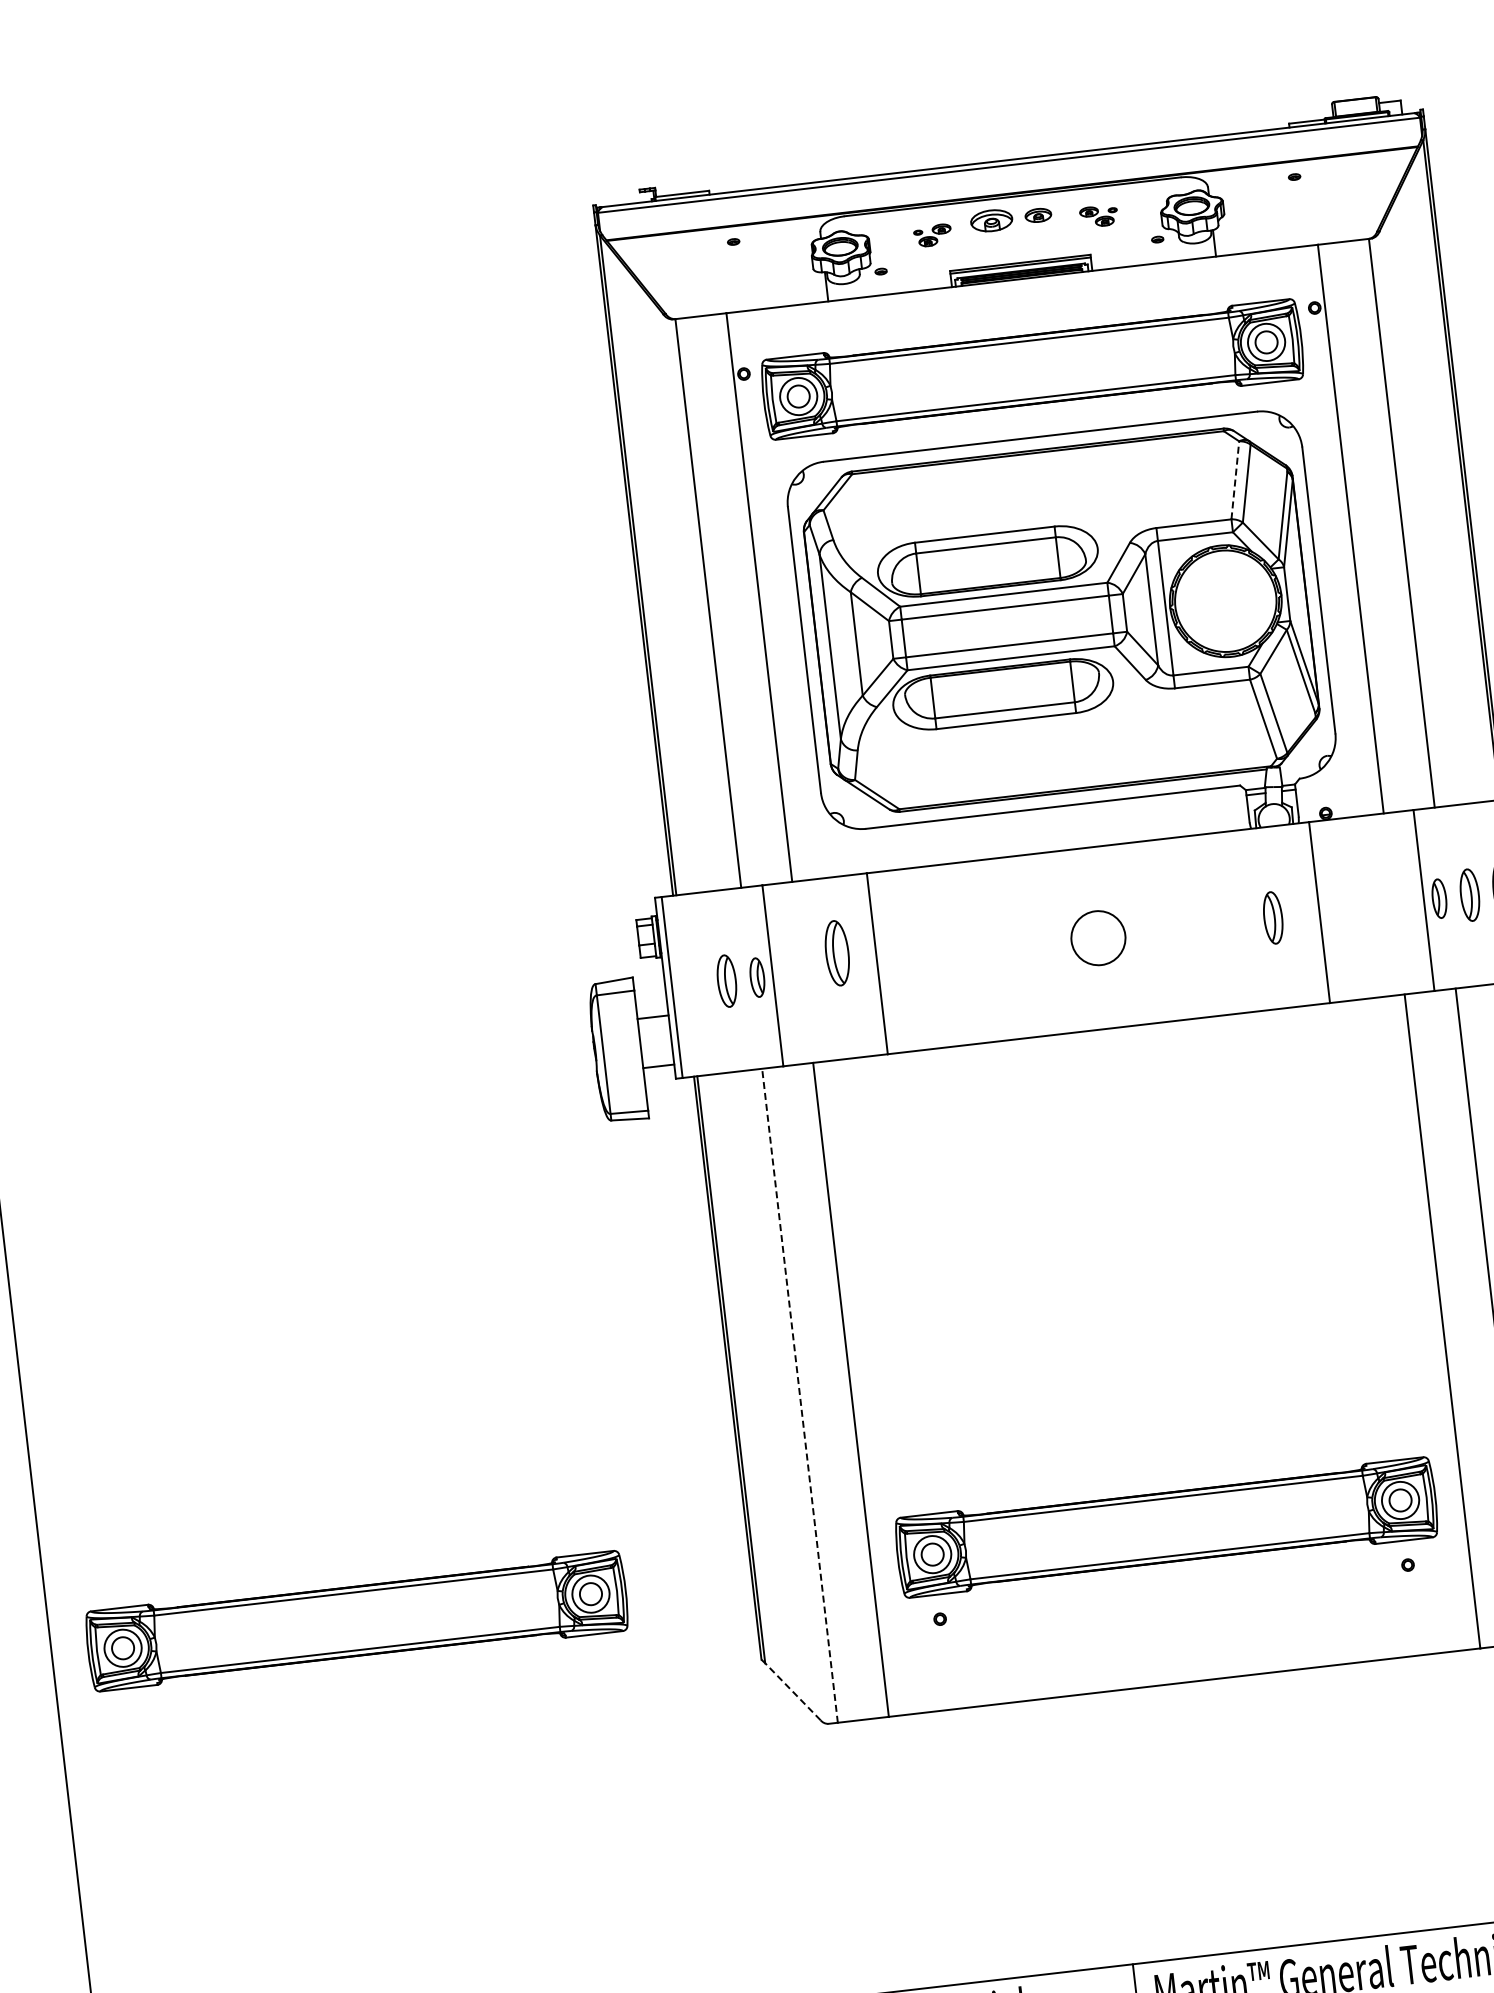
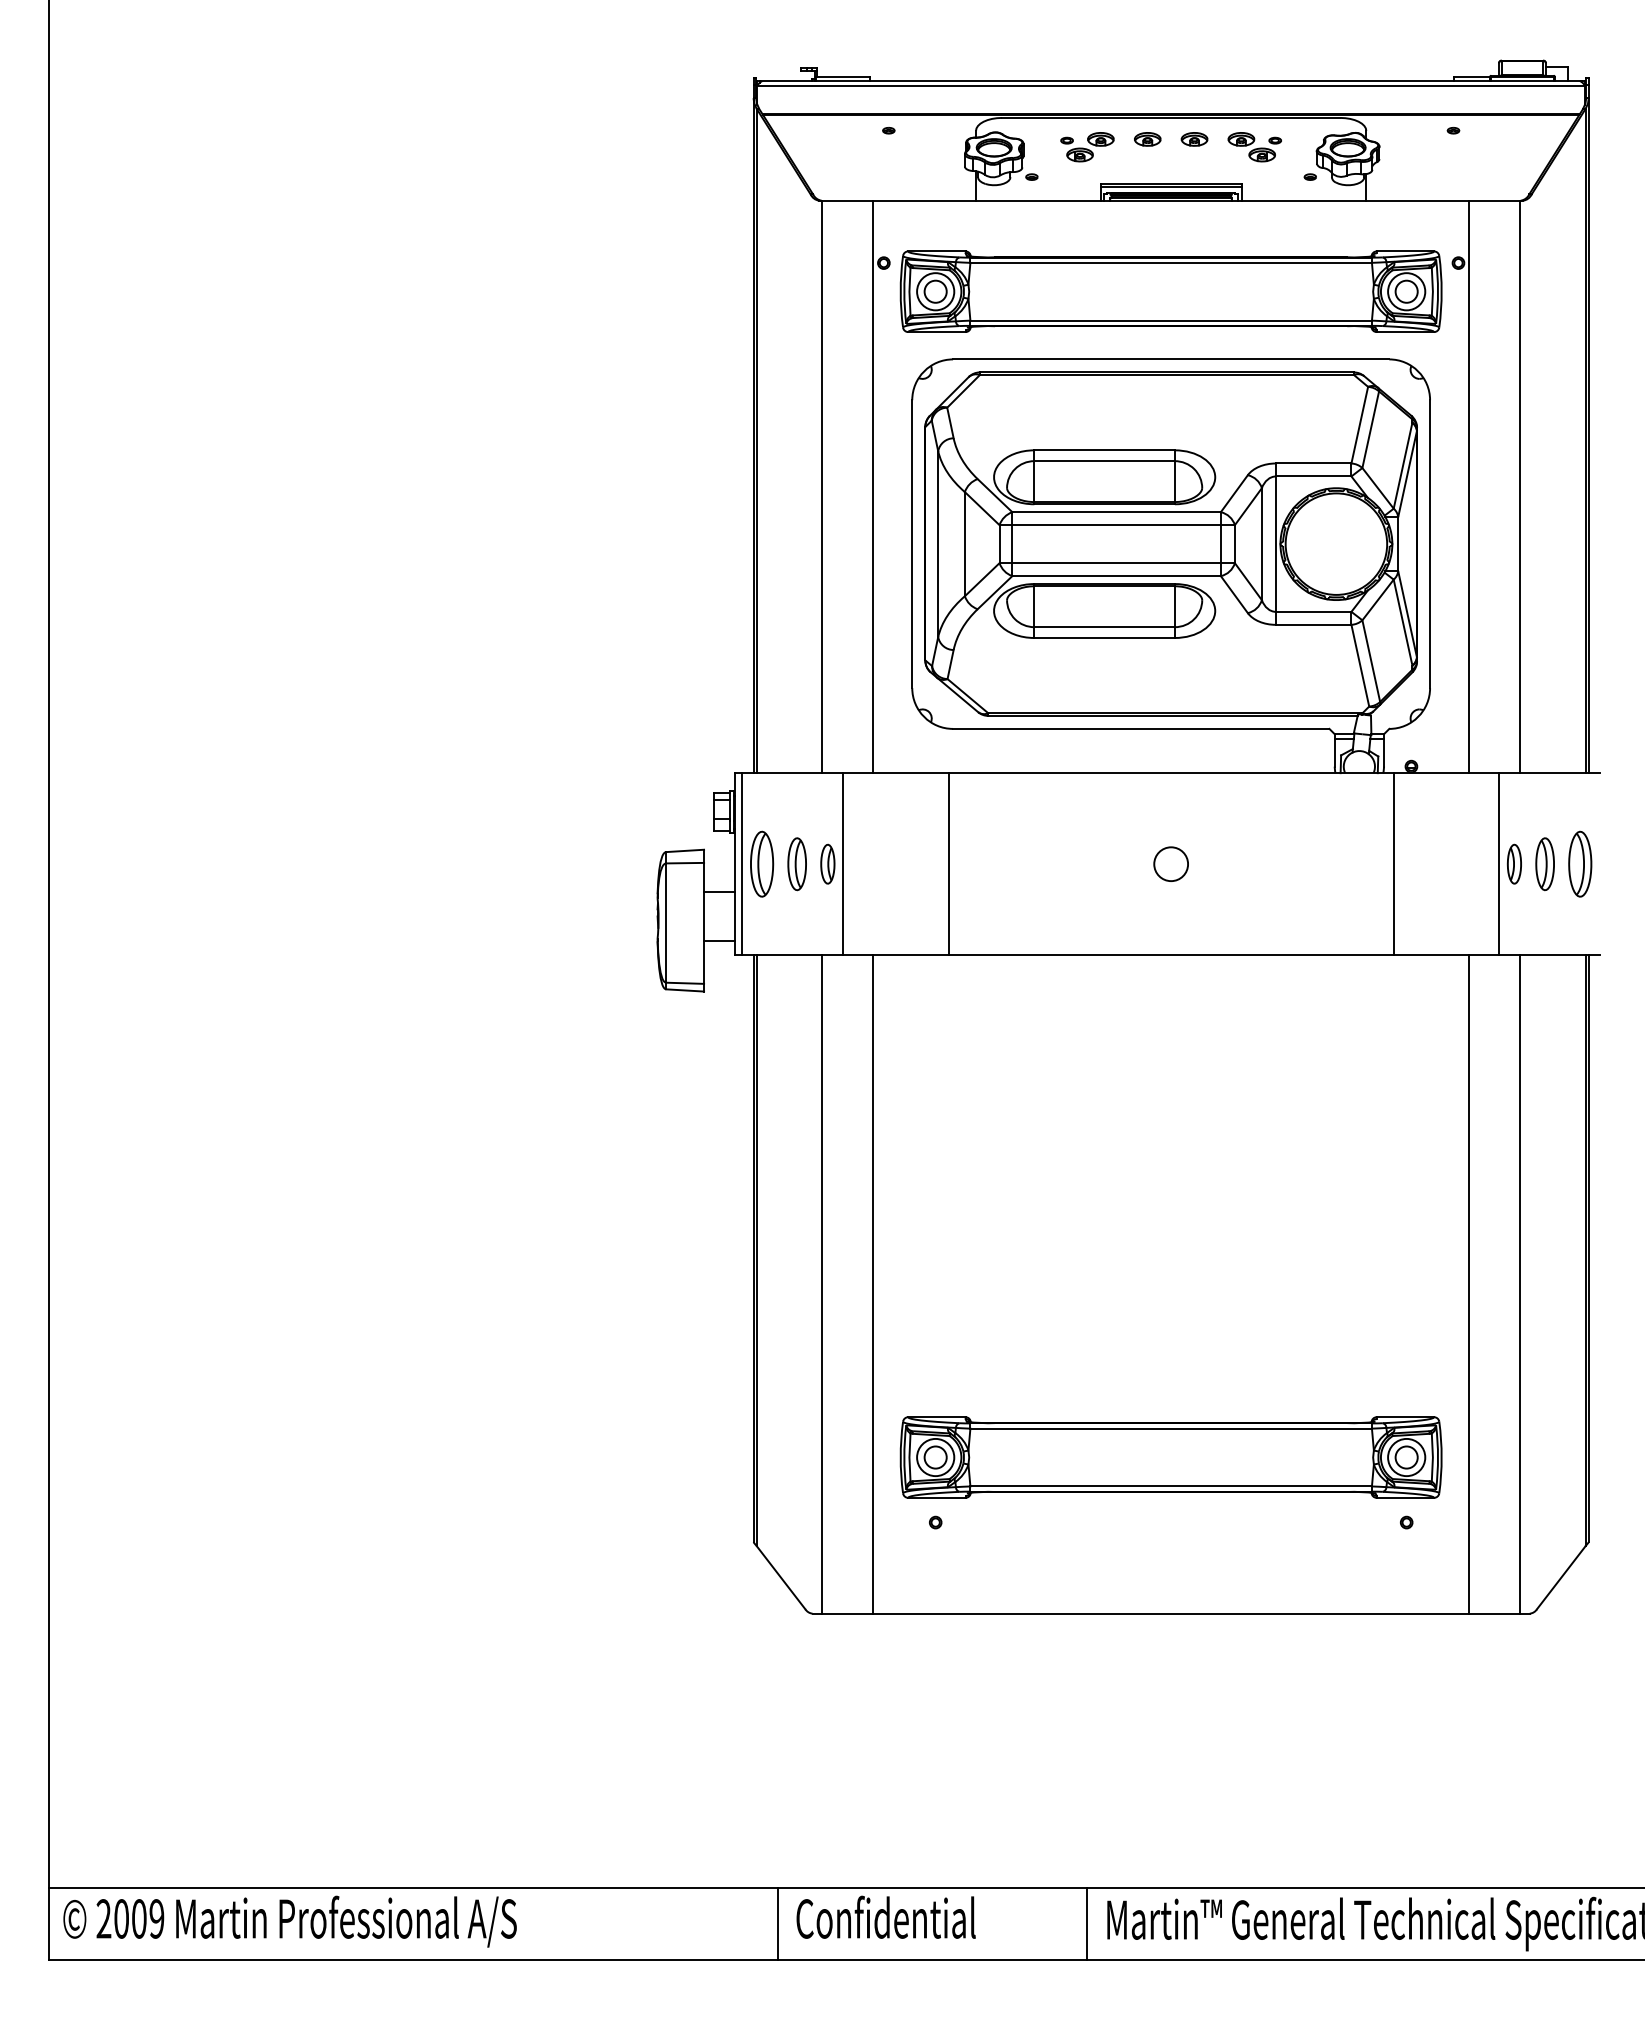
part: (1098, 216) -> (1254, 147), size x1.43
part: (991, 220) -> (1147, 139), size x0.62
part: (932, 235) -> (1087, 147), size x1.43
line: (1234, 479) -> (1359, 424), dashed -> solid
part: (1272, 918) -> (1346, 864), removed
circle: (1098, 938) -> (1171, 864), size x0.62
part: (837, 952) -> (762, 863), moved
line: (800, 1394) -> (822, 1283), dashed -> solid
part: (356, 1621) -> (355, 1457), removed
line: (793, 1691) -> (781, 1577), dashed -> solid

